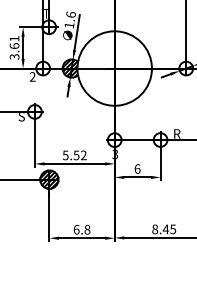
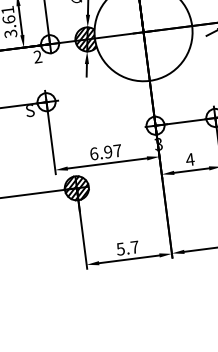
text: (74, 155) -> (105, 152), 5.52 -> 6.97
text: (137, 168) -> (190, 158), 6 -> 4
text: (81, 229) -> (127, 248), 6.8 -> 5.7

